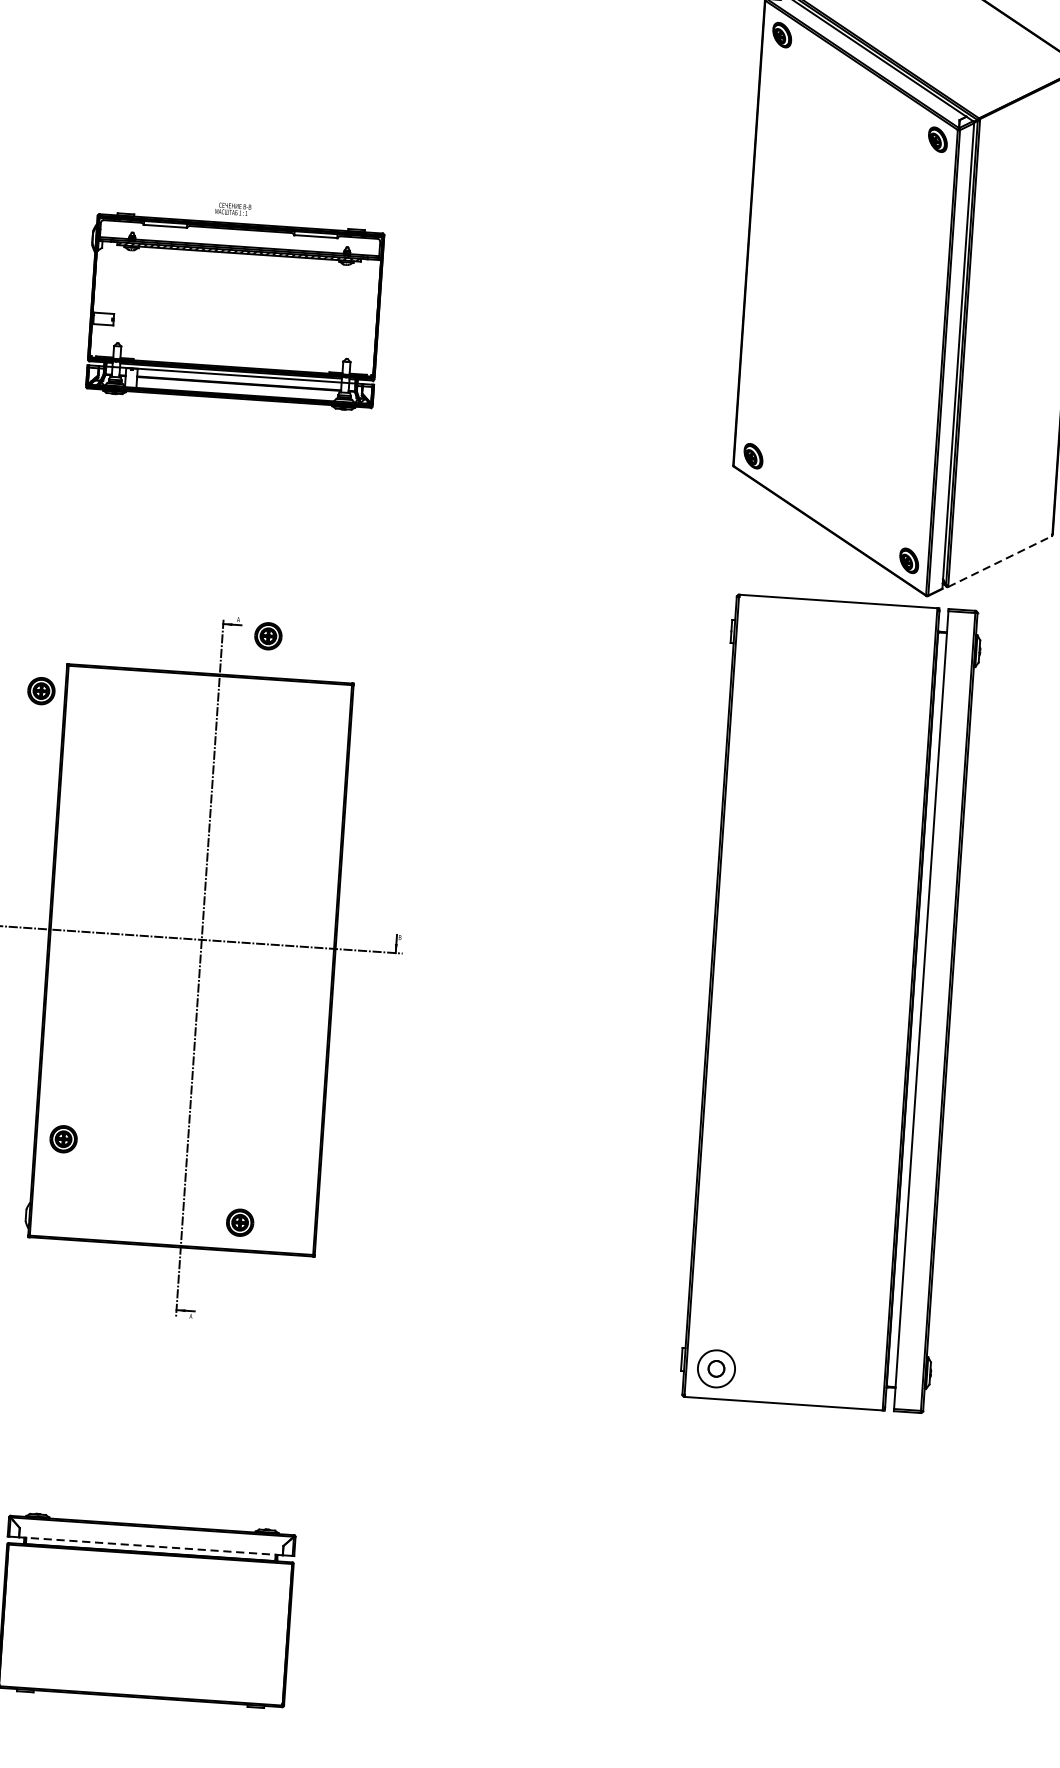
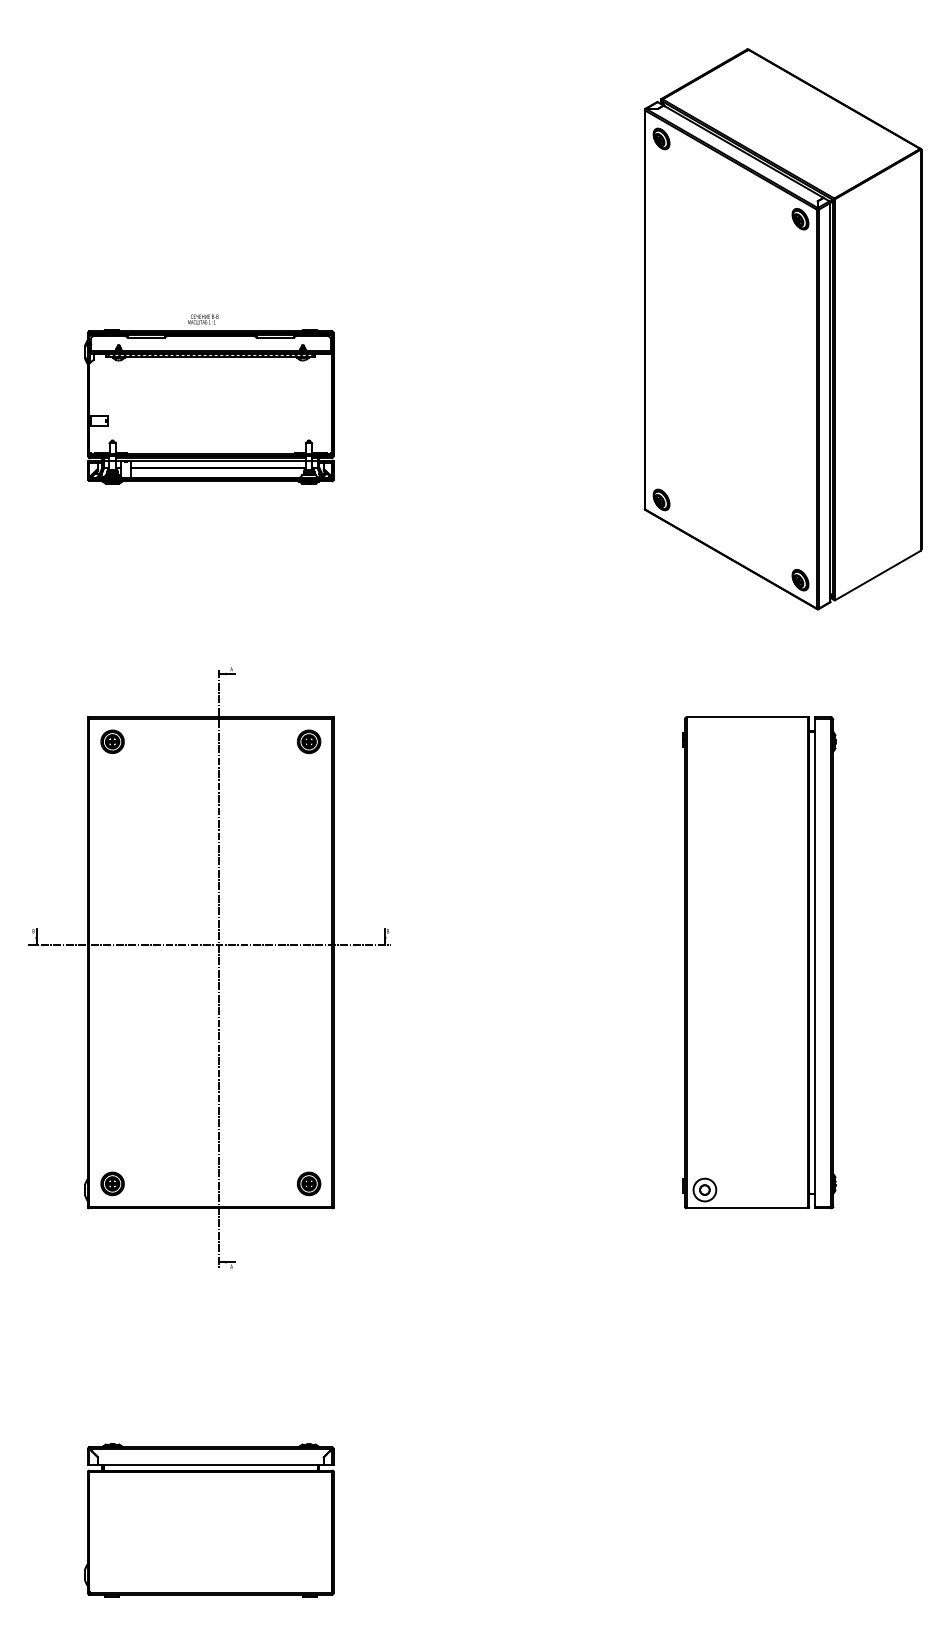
line: (1000, 561) -> (878, 575), dashed -> solid
part: (267, 635) -> (308, 741), moved
part: (41, 690) -> (112, 741), moved
part: (830, 1003) -> (759, 962), size x0.71
part: (63, 1138) -> (112, 1183), moved
part: (239, 1222) -> (308, 1183), moved
line: (150, 1546) -> (210, 1465), dashed -> solid

